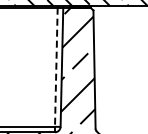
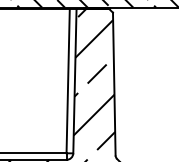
line: (56, 67) -> (68, 81), dashed -> solid

